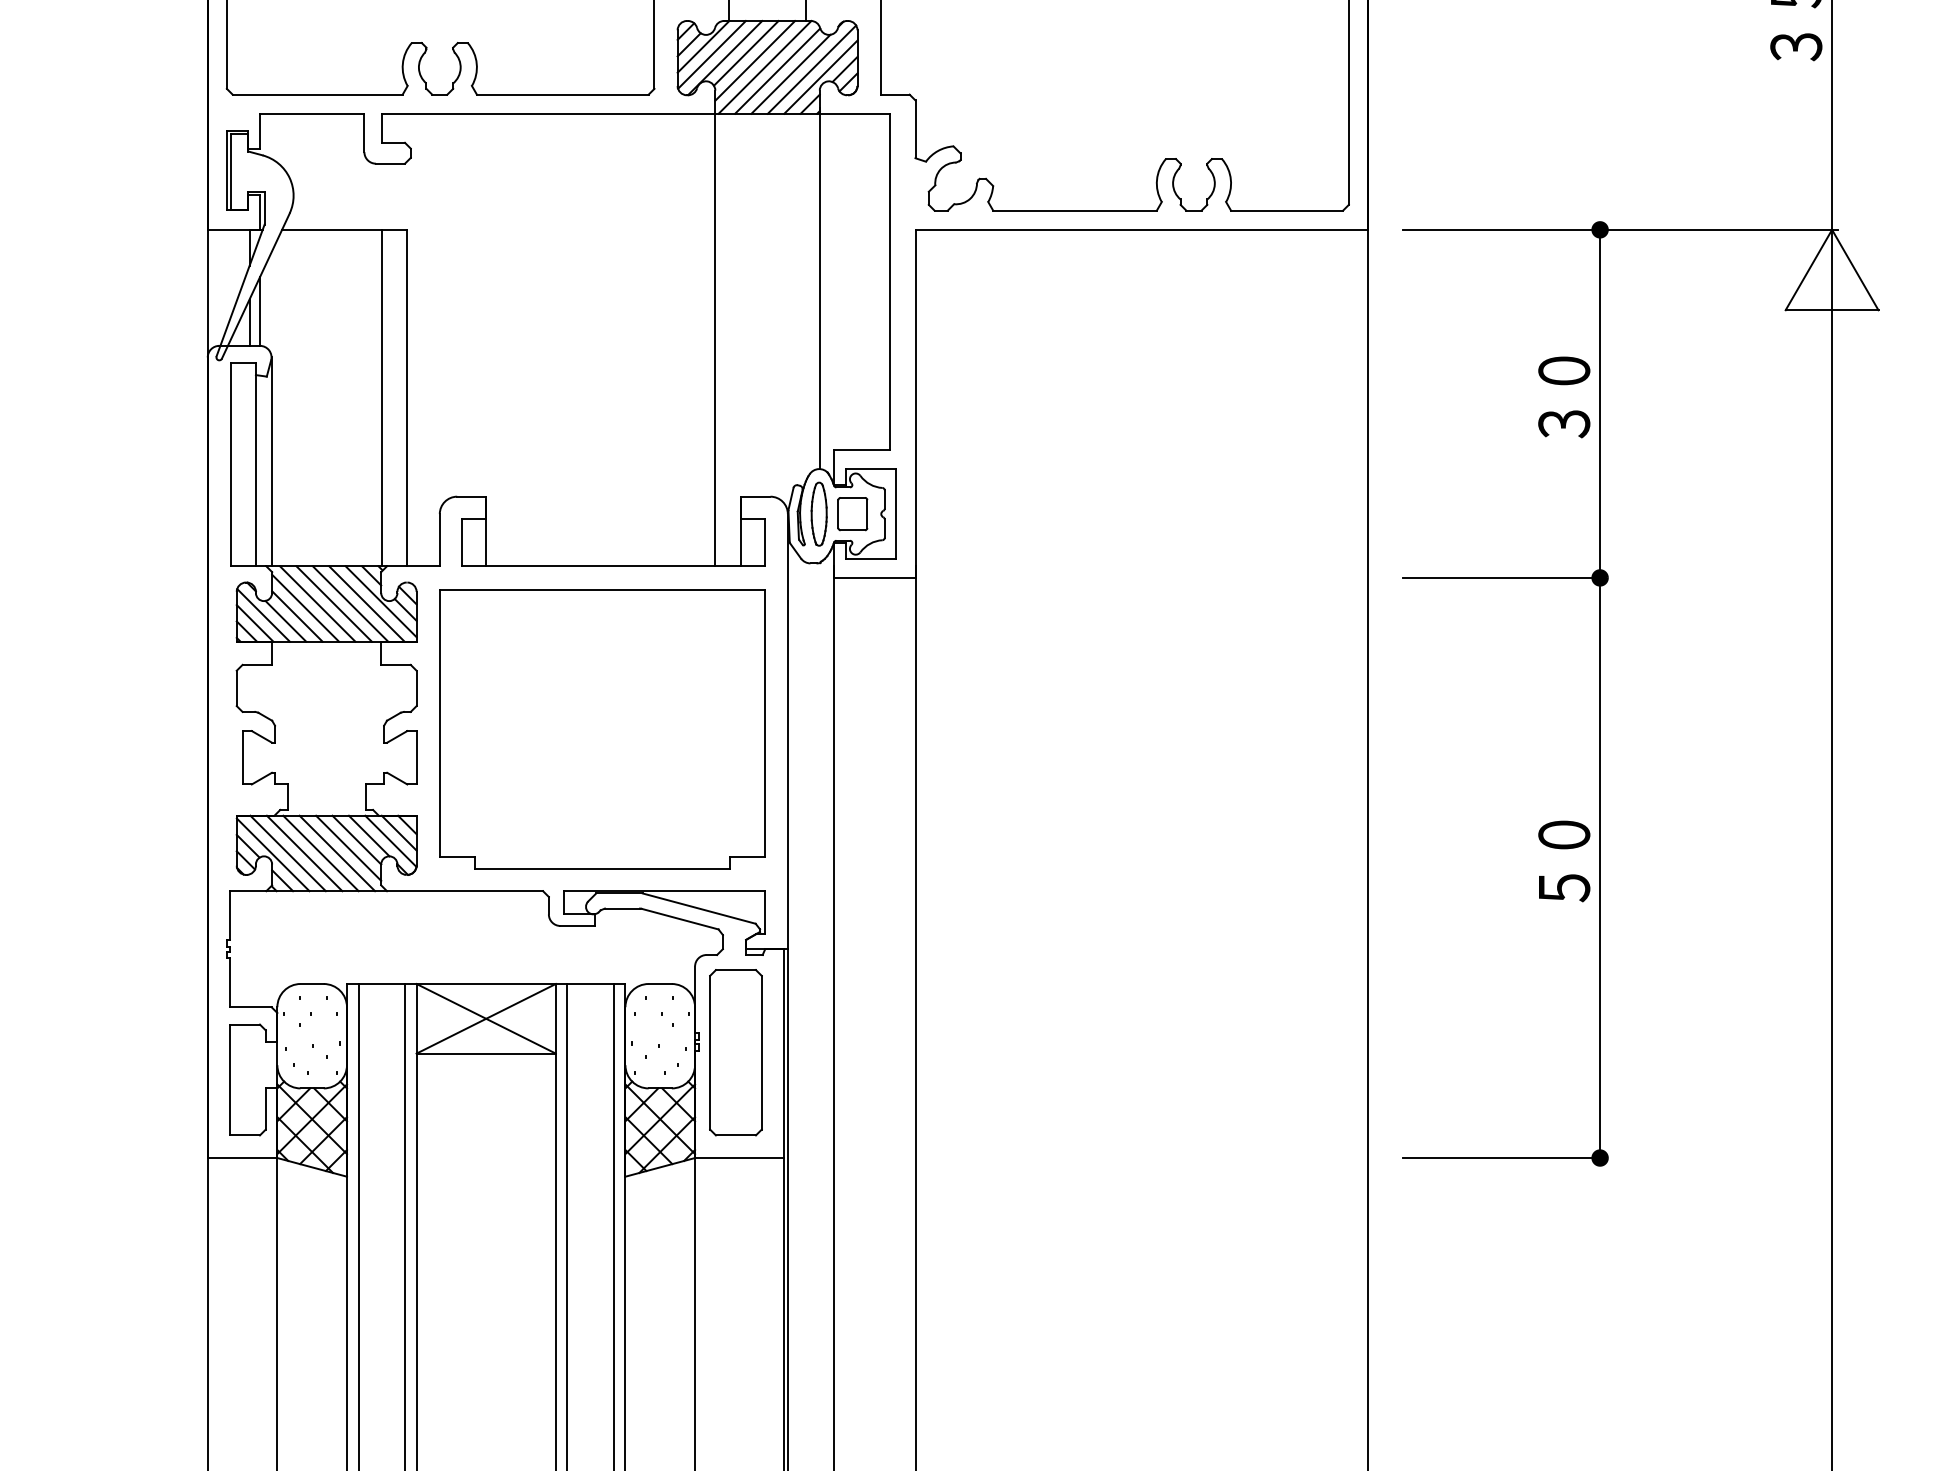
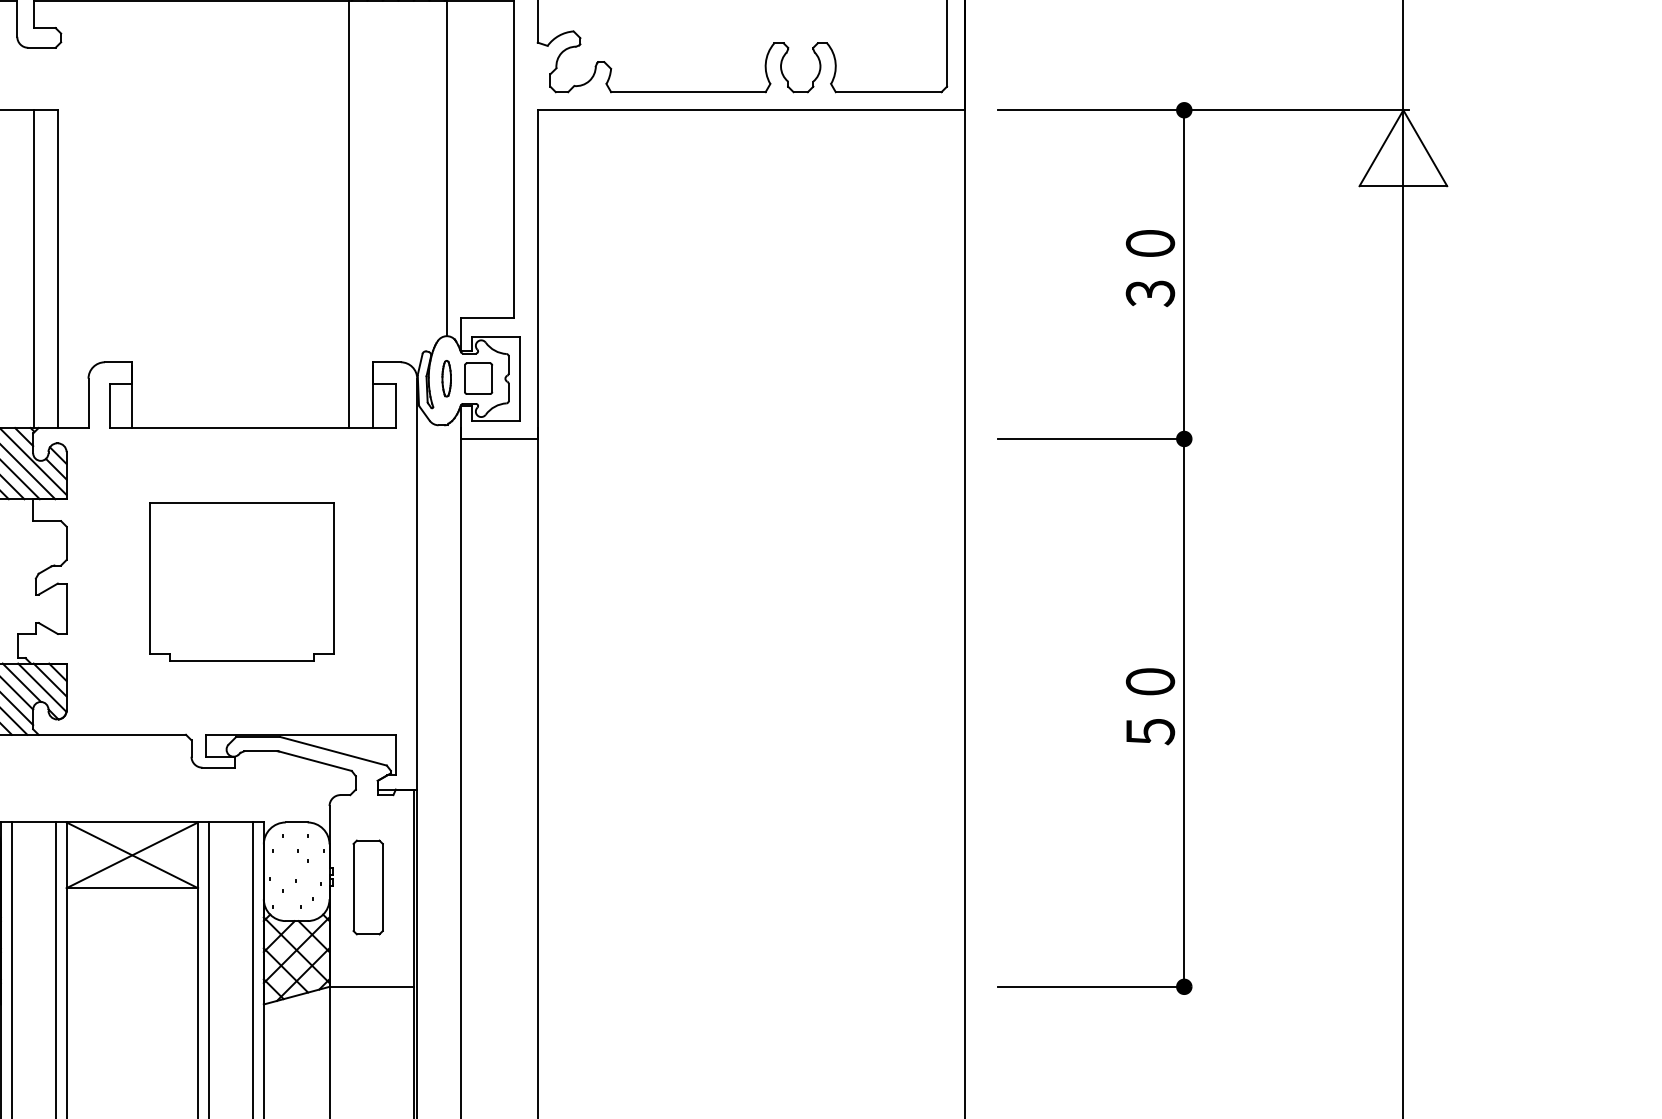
part: (818, 513) -> (446, 378), size x0.6
part: (602, 729) -> (242, 582), size x0.6
part: (735, 1052) -> (367, 887), size x0.6

